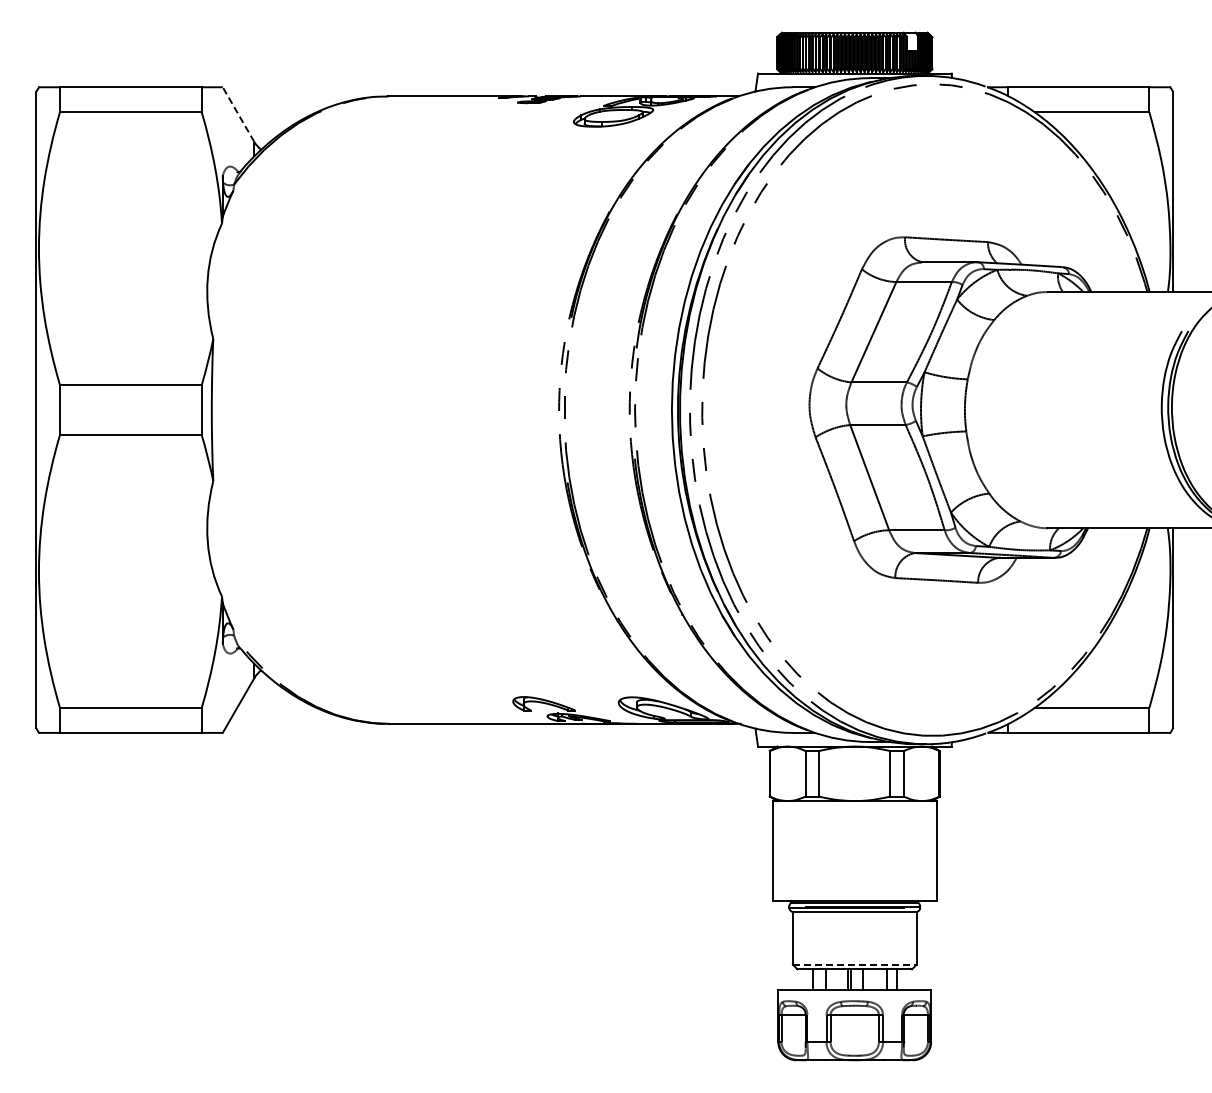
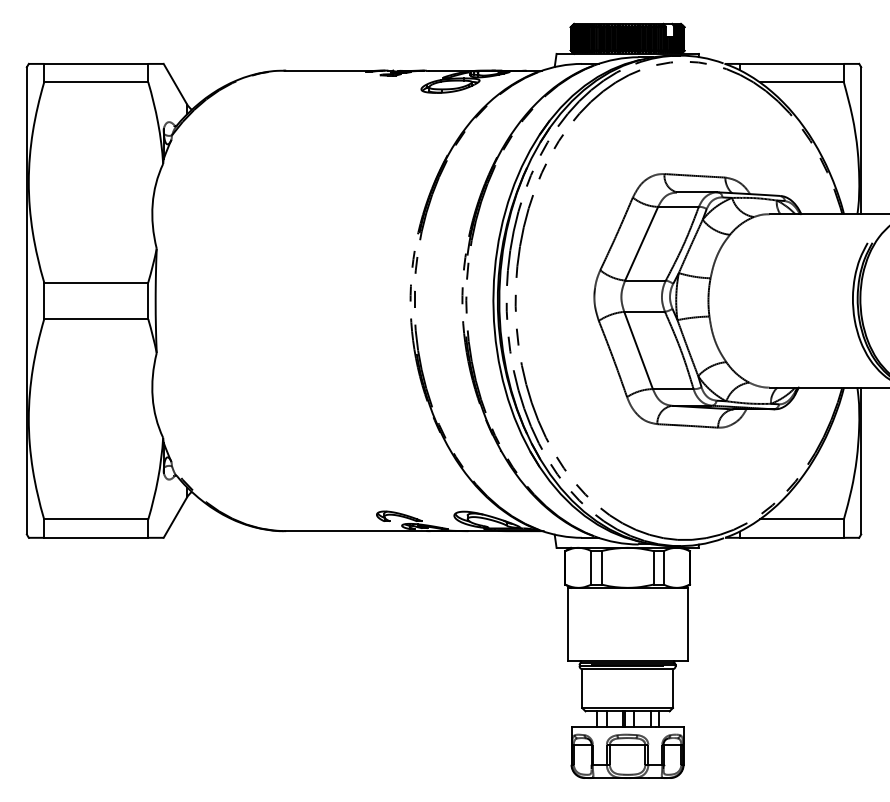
line: (238, 114) -> (175, 83), dashed -> solid
line: (854, 964) -> (627, 707), dashed -> solid

